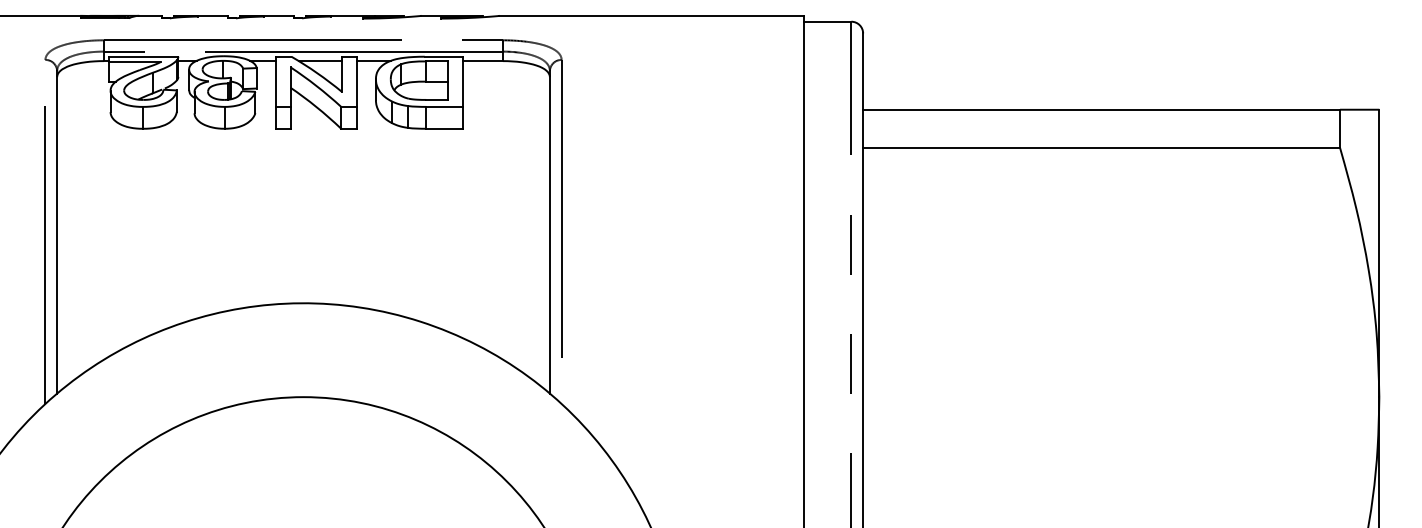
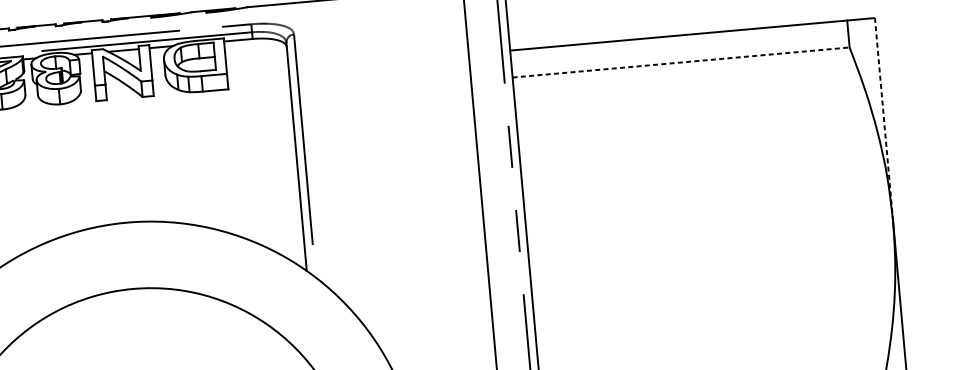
line: (1102, 147) -> (681, 62), solid -> dashed
line: (1379, 253) -> (884, 119), solid -> dashed

